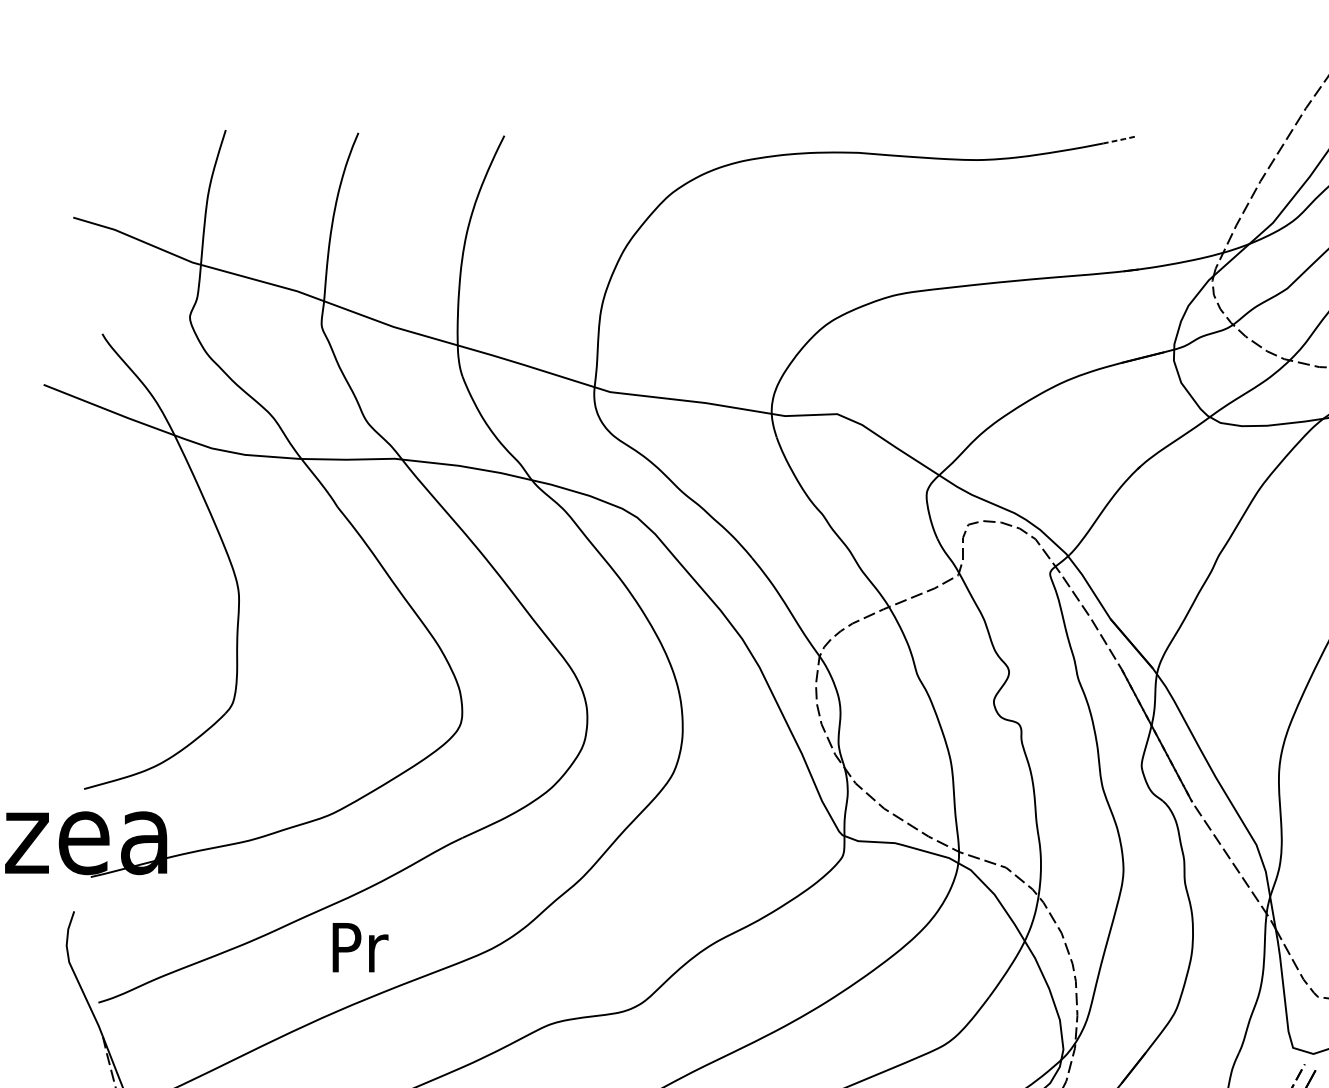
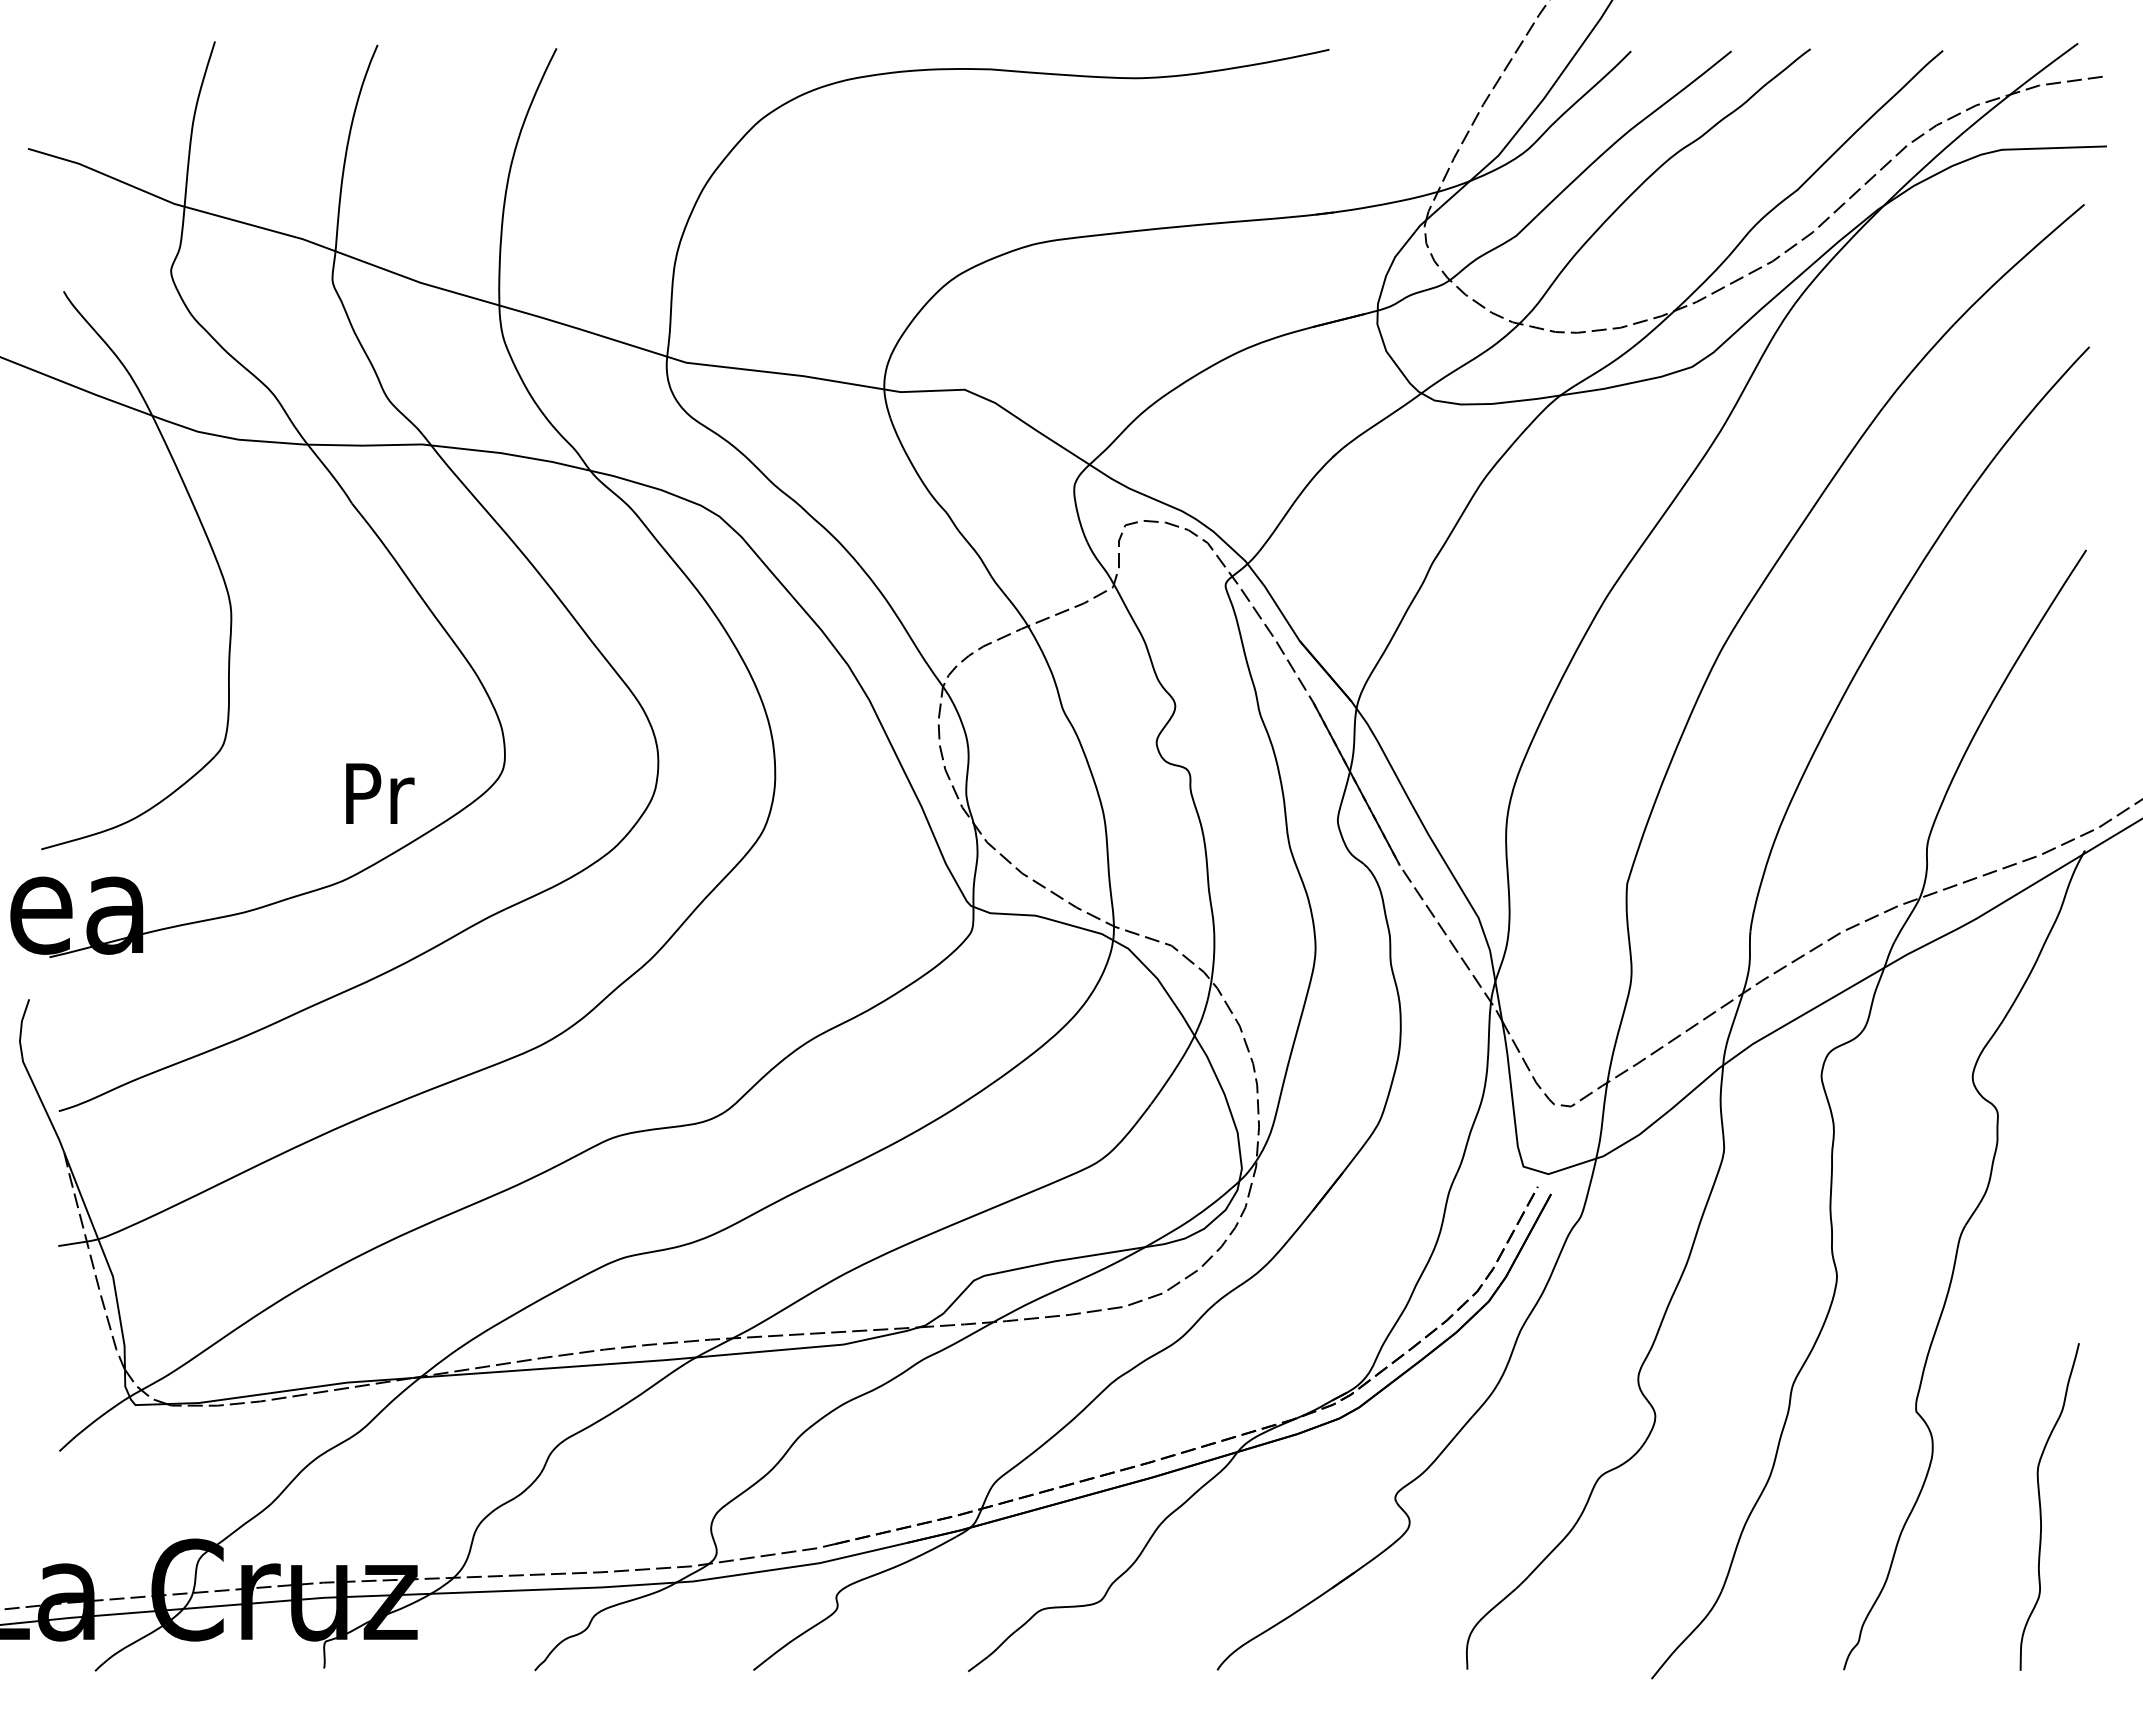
line: (1119, 139) -> (1310, 53), dashed -> solid
text: (360, 947) -> (380, 793), moved

